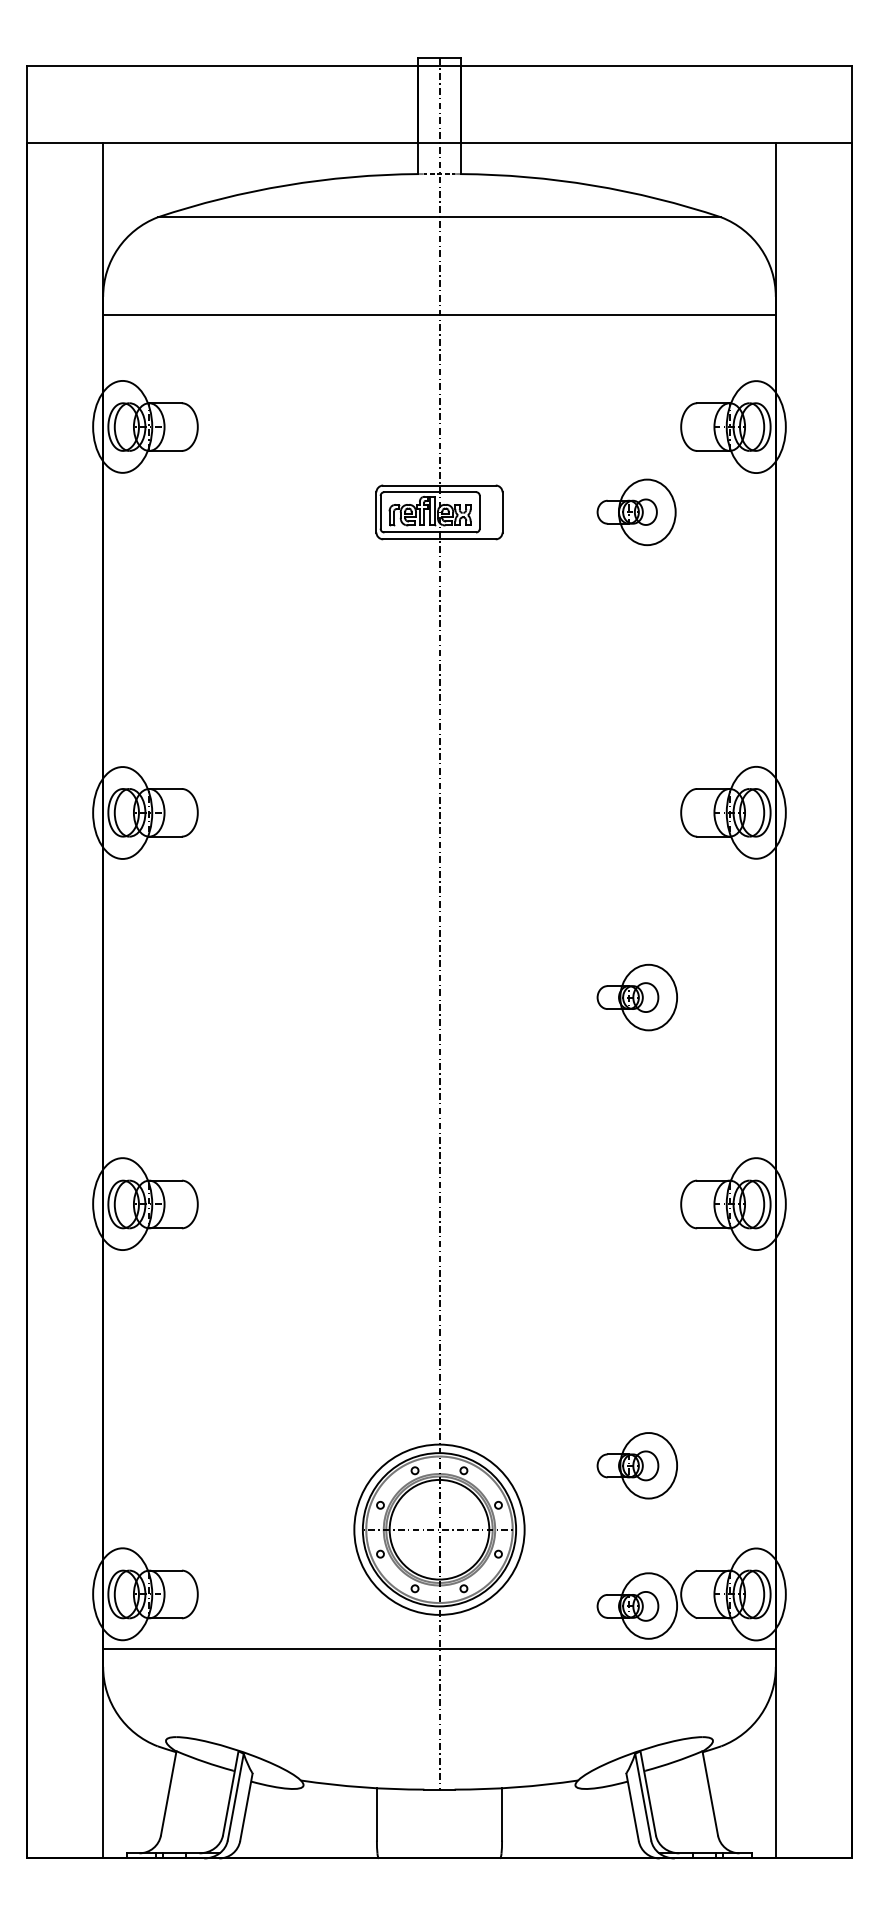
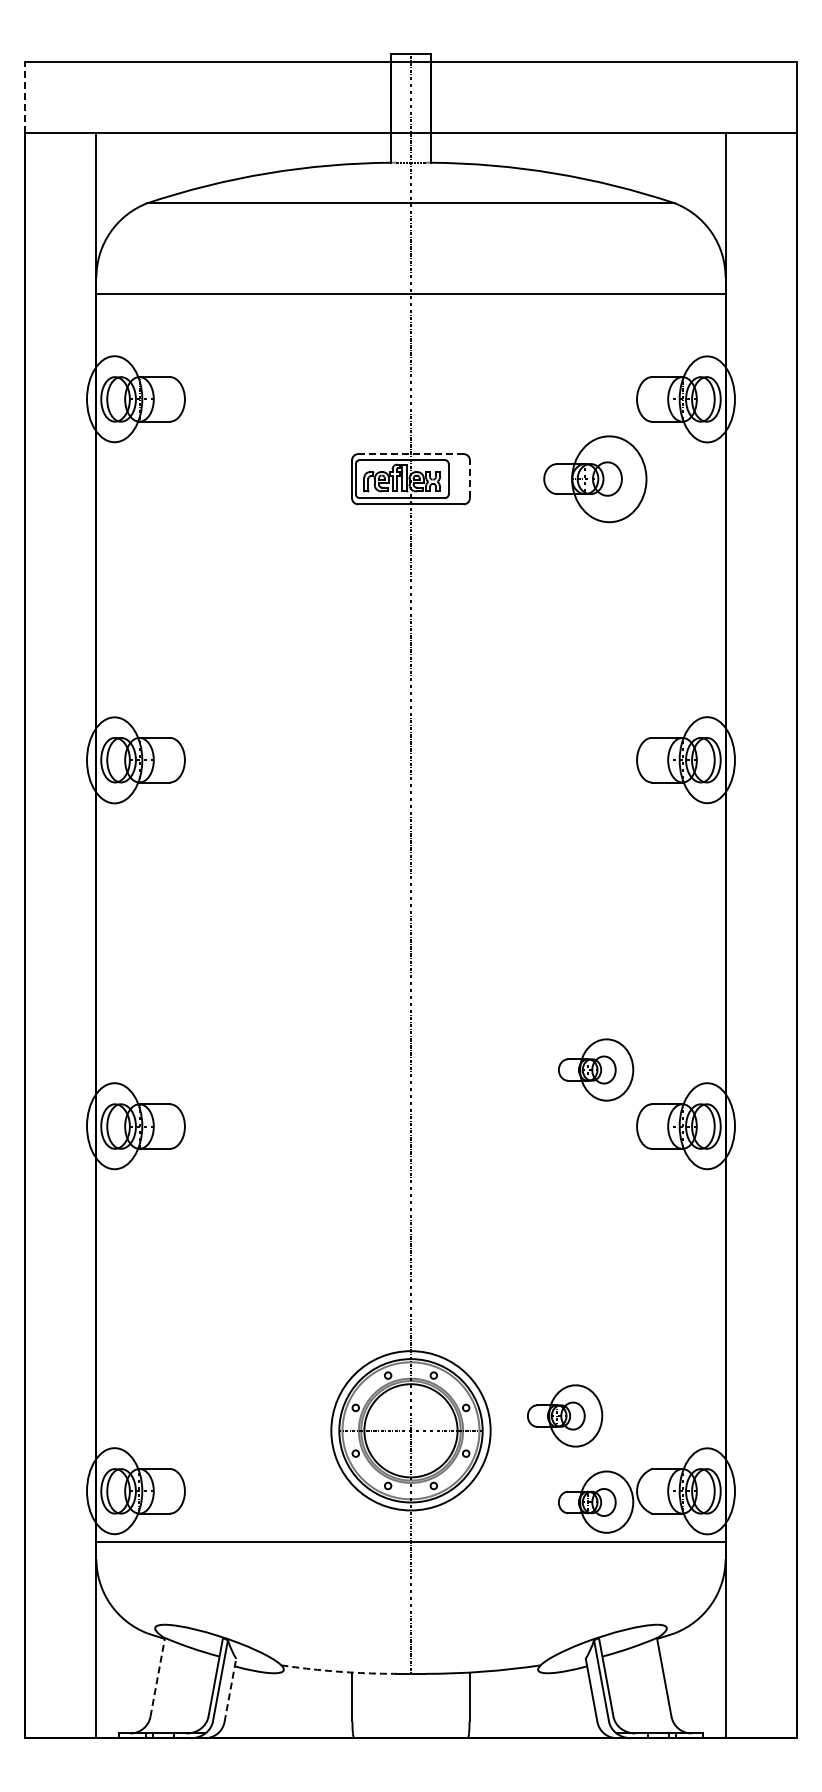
line: (26, 104) -> (24, 97), solid -> dashed
line: (440, 485) -> (411, 454), solid -> dashed
part: (636, 511) -> (595, 478), size x1.4
line: (502, 512) -> (469, 479), solid -> dashed
part: (637, 997) -> (596, 1069), moved
part: (637, 1465) -> (565, 1415), moved
arc: (361, 1787) -> (338, 1671), solid -> dashed
line: (168, 1792) -> (157, 1676), solid -> dashed
line: (246, 1807) -> (230, 1690), solid -> dashed

